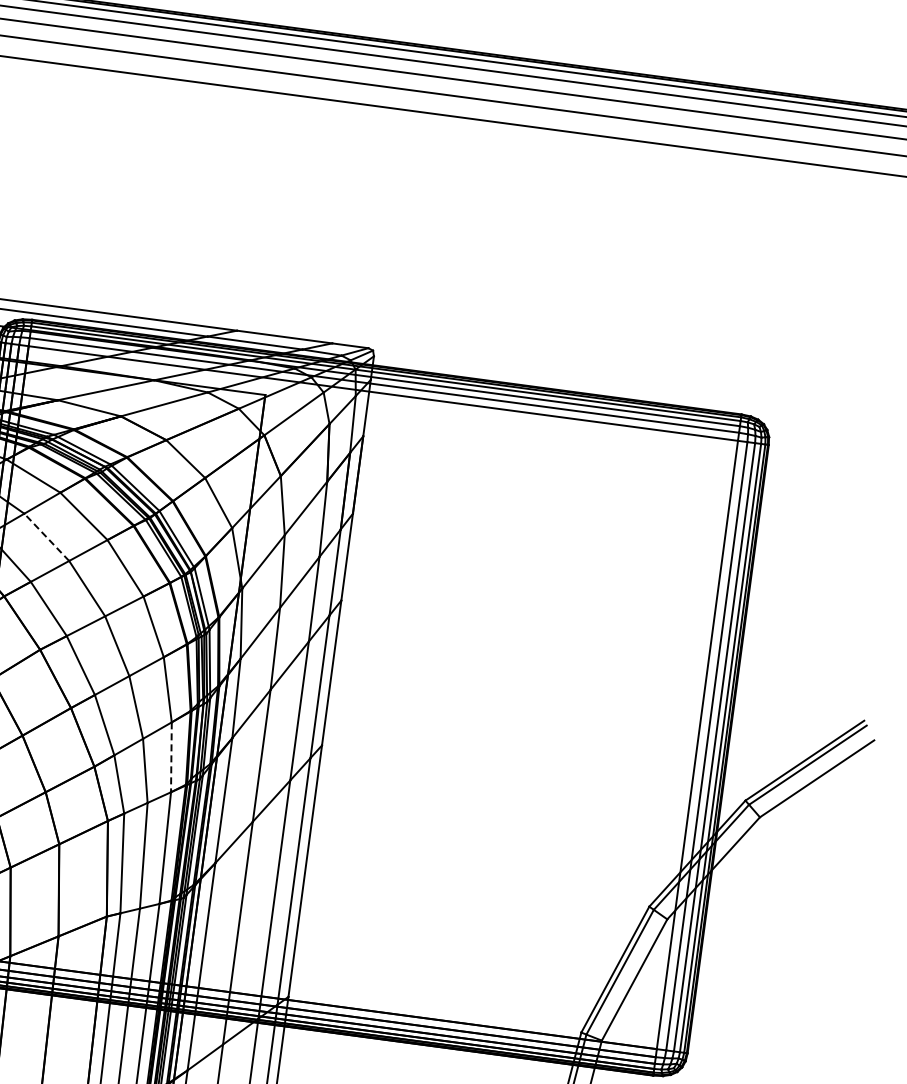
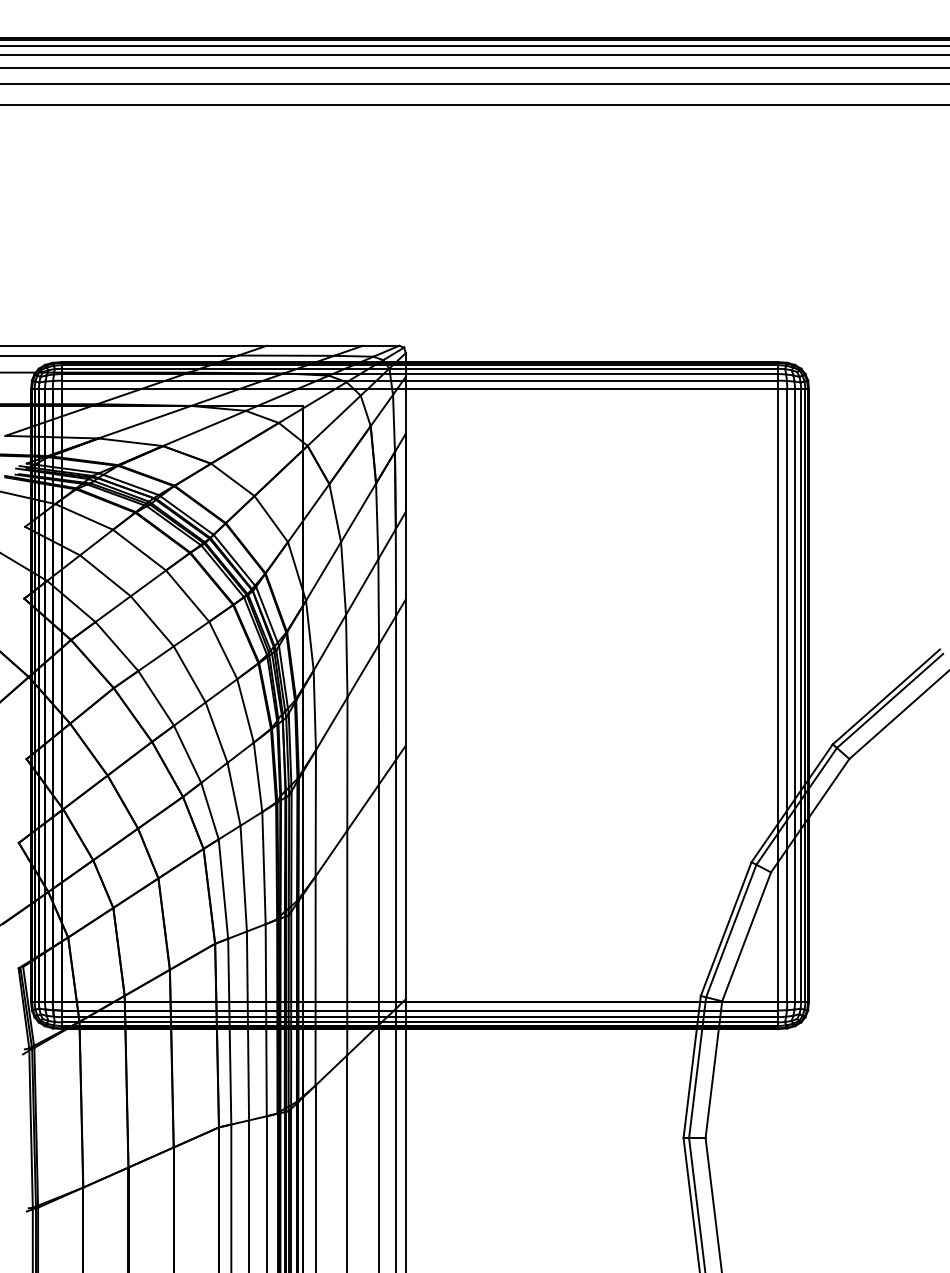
line: (46, 537) -> (105, 575), dashed -> solid
line: (171, 757) -> (258, 777), dashed -> solid

